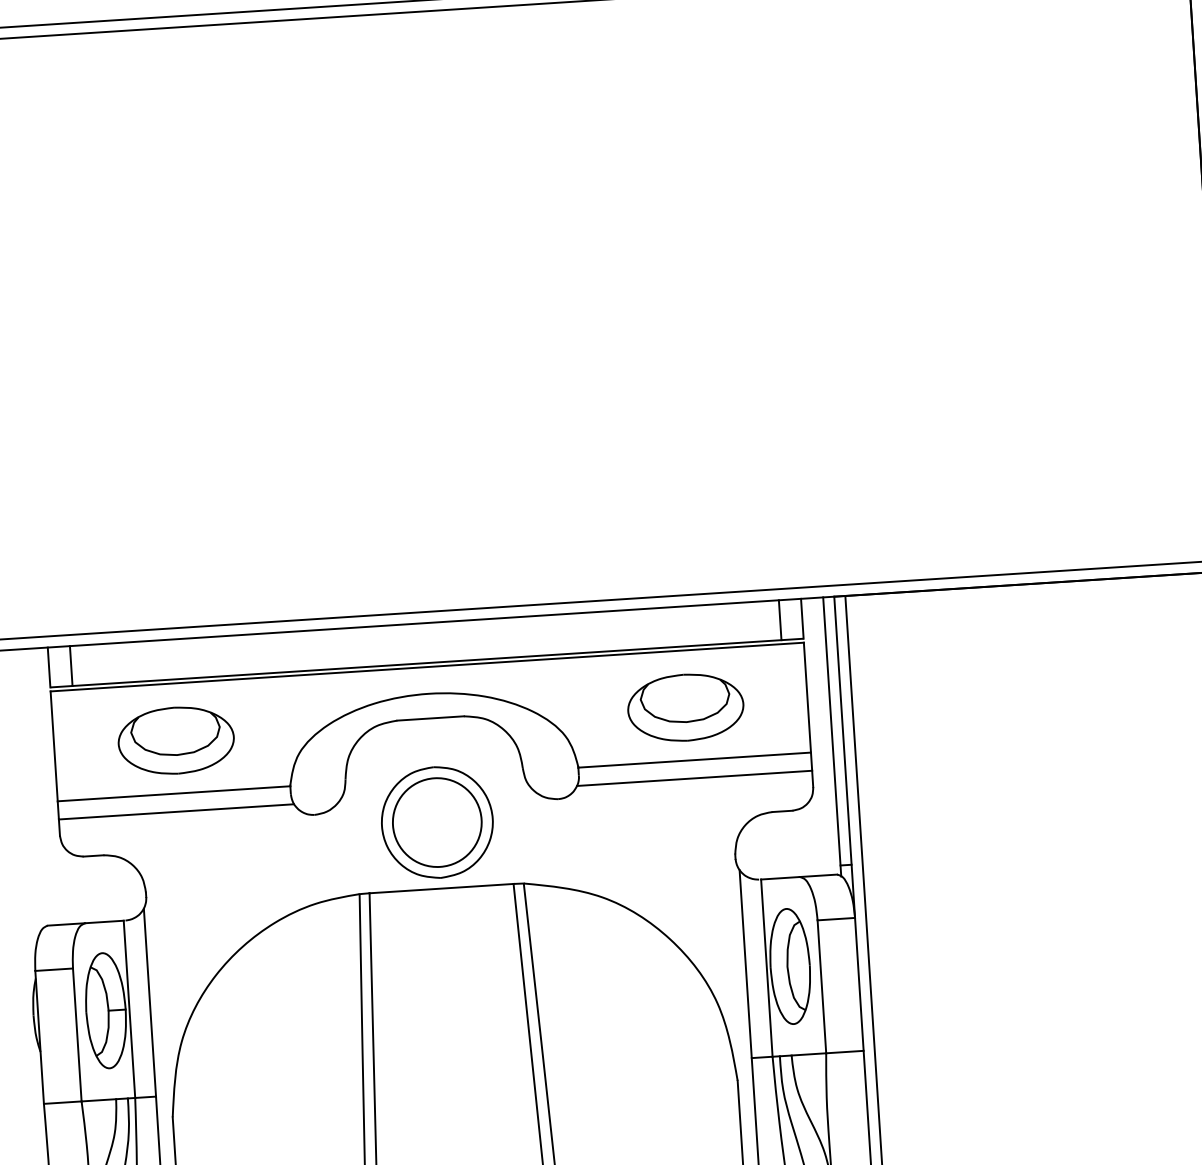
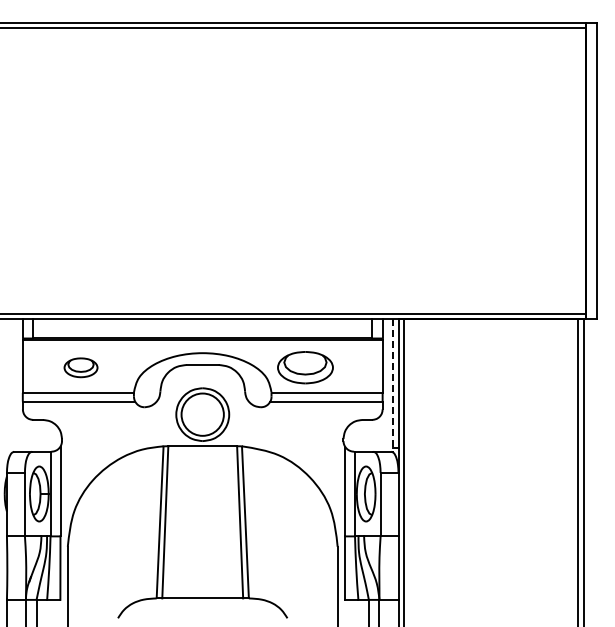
part: (685, 707) -> (305, 367), moved
line: (832, 737) -> (393, 386), solid -> dashed
part: (175, 740) -> (80, 367), size x0.6

